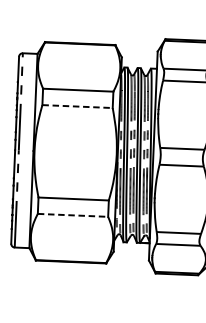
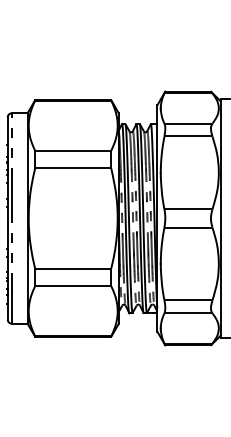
line: (77, 106) -> (73, 168), dashed -> solid
line: (73, 215) -> (73, 286), dashed -> solid

